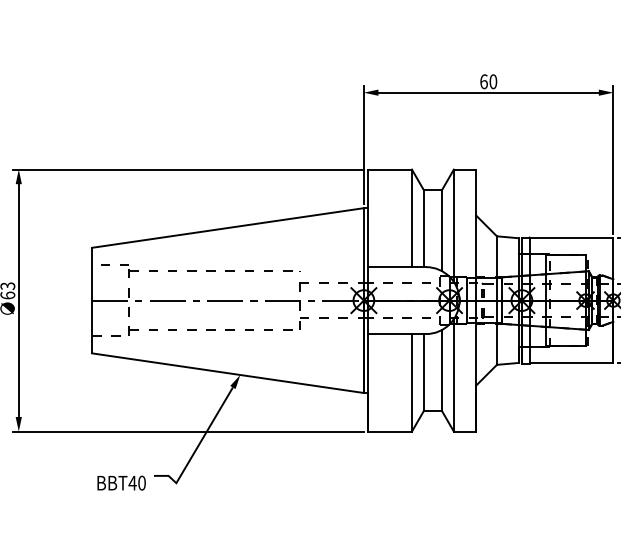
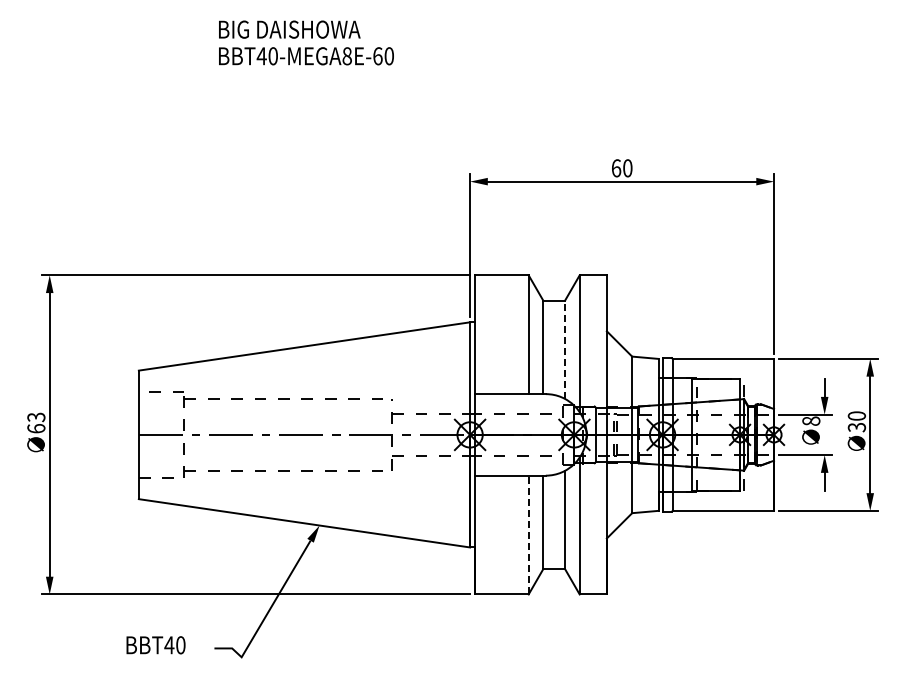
line: (442, 230) -> (565, 349), solid -> dashed
line: (411, 382) -> (528, 534), solid -> dashed
text: (121, 483) -> (155, 645), moved

